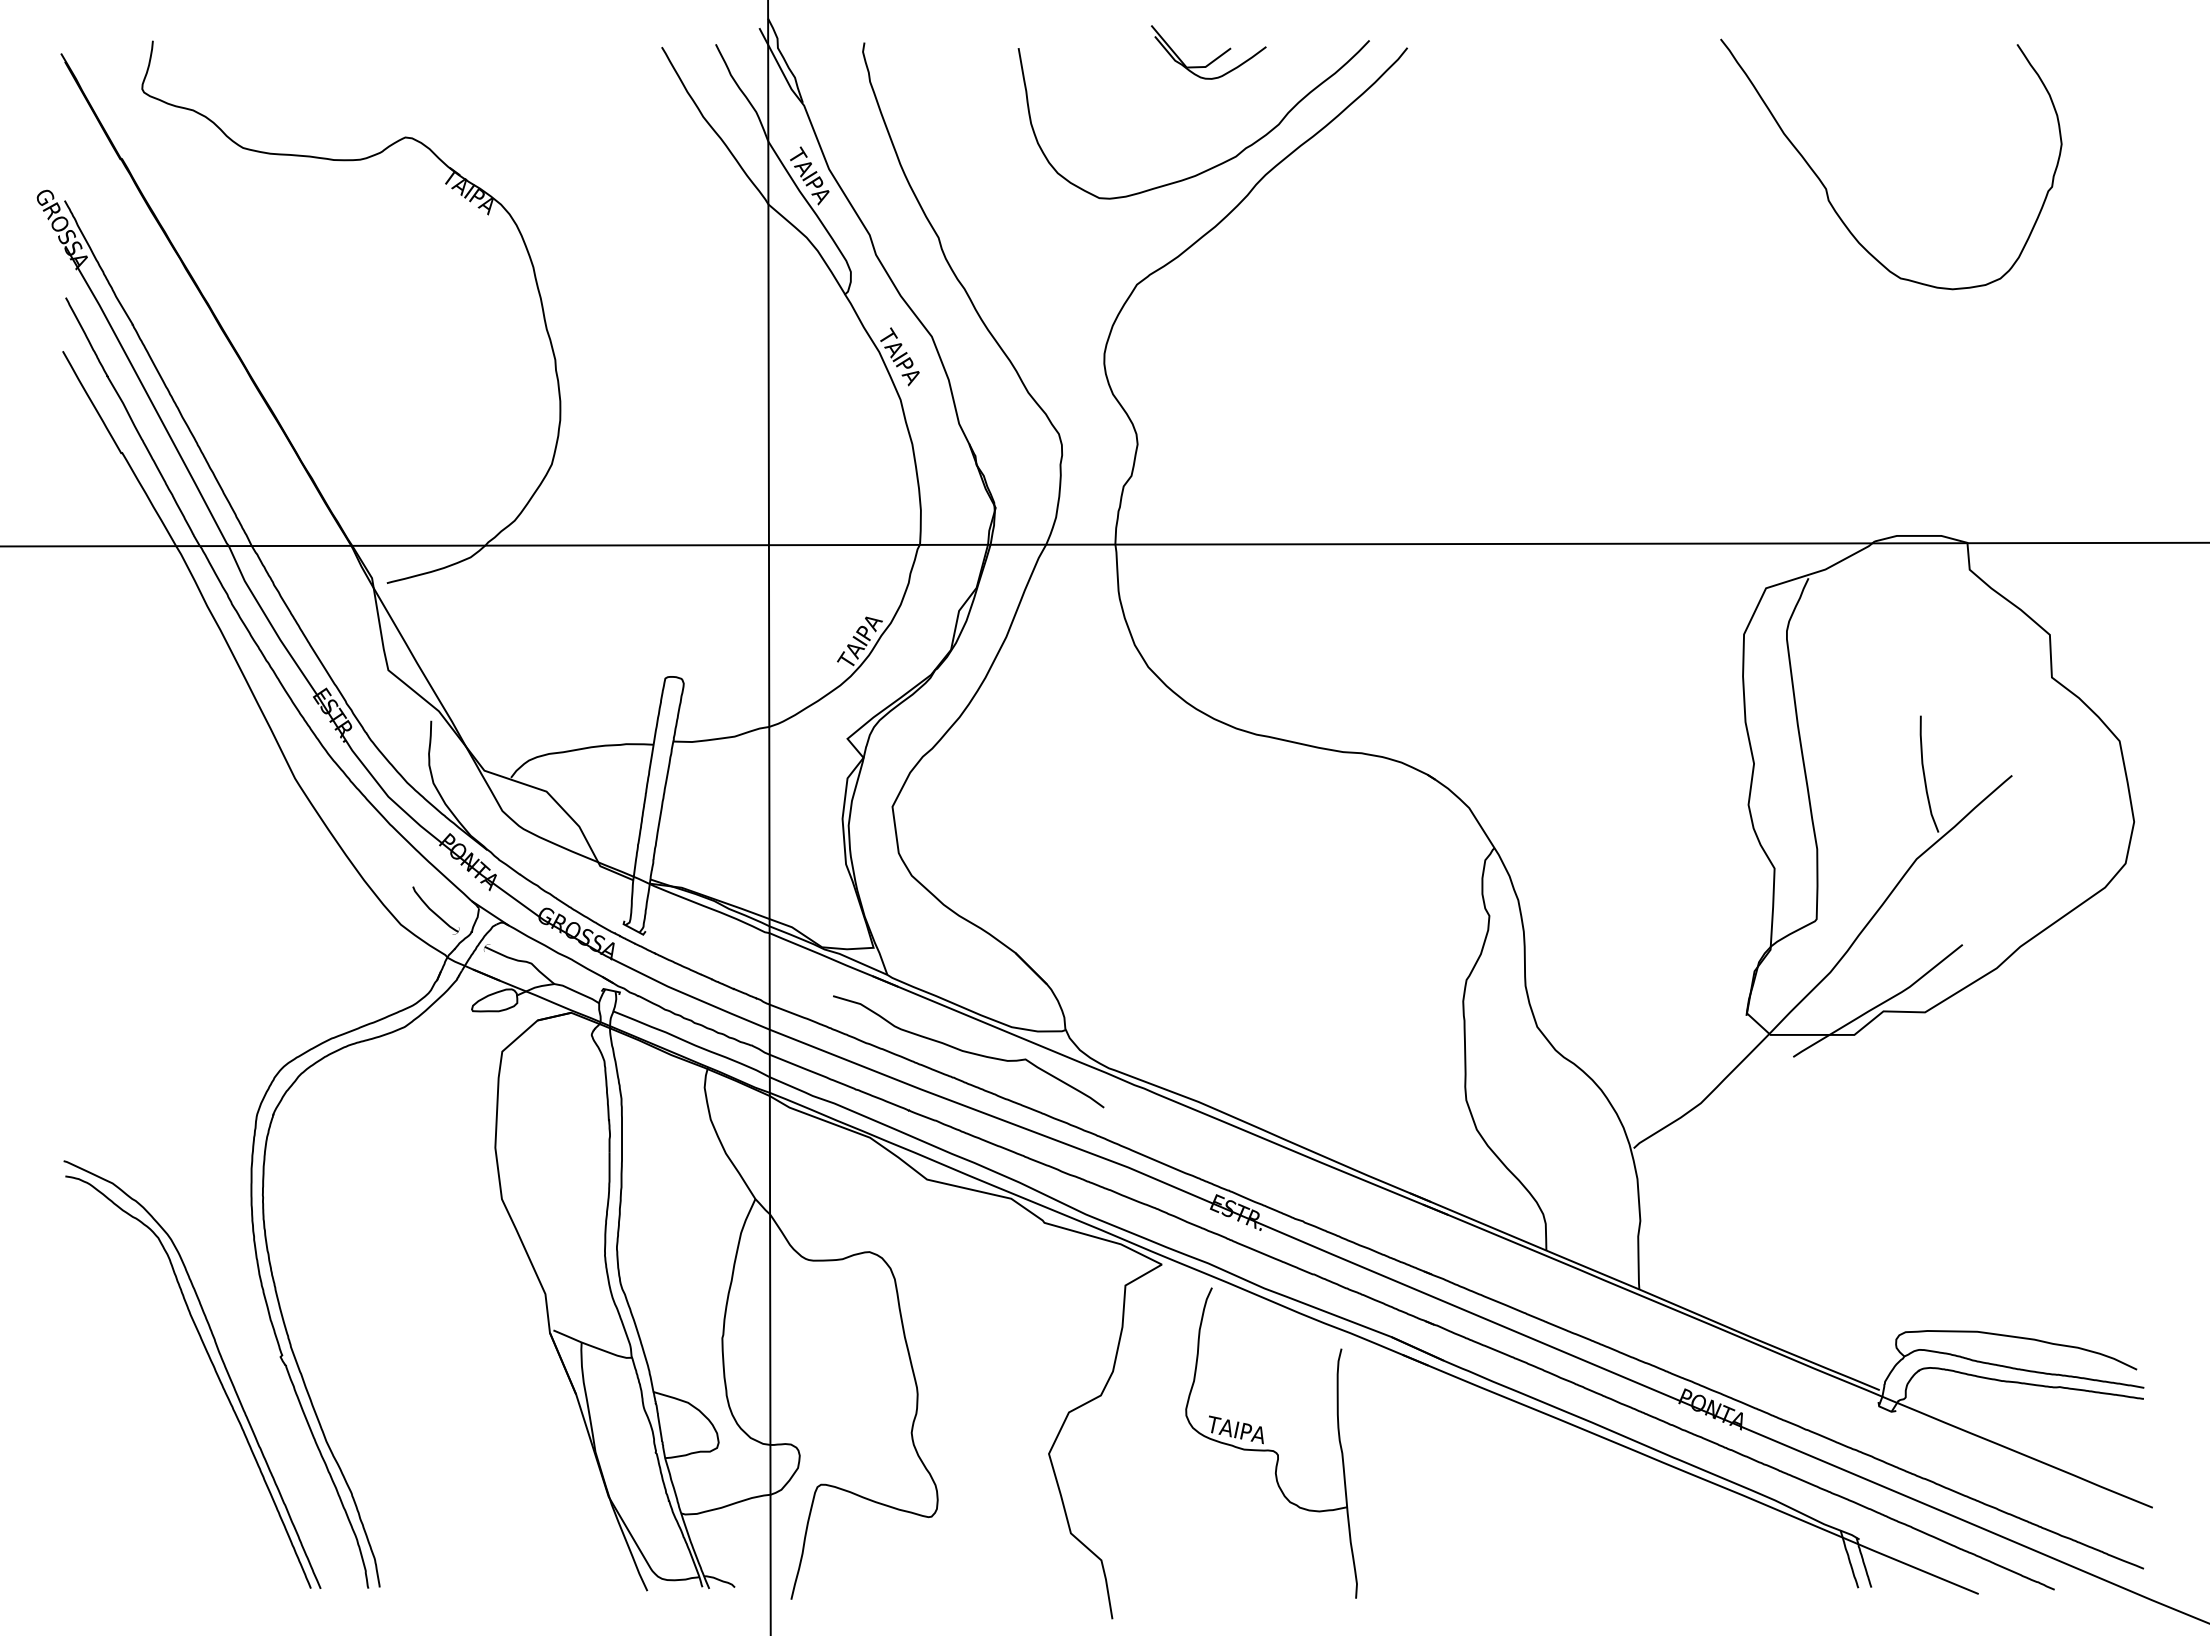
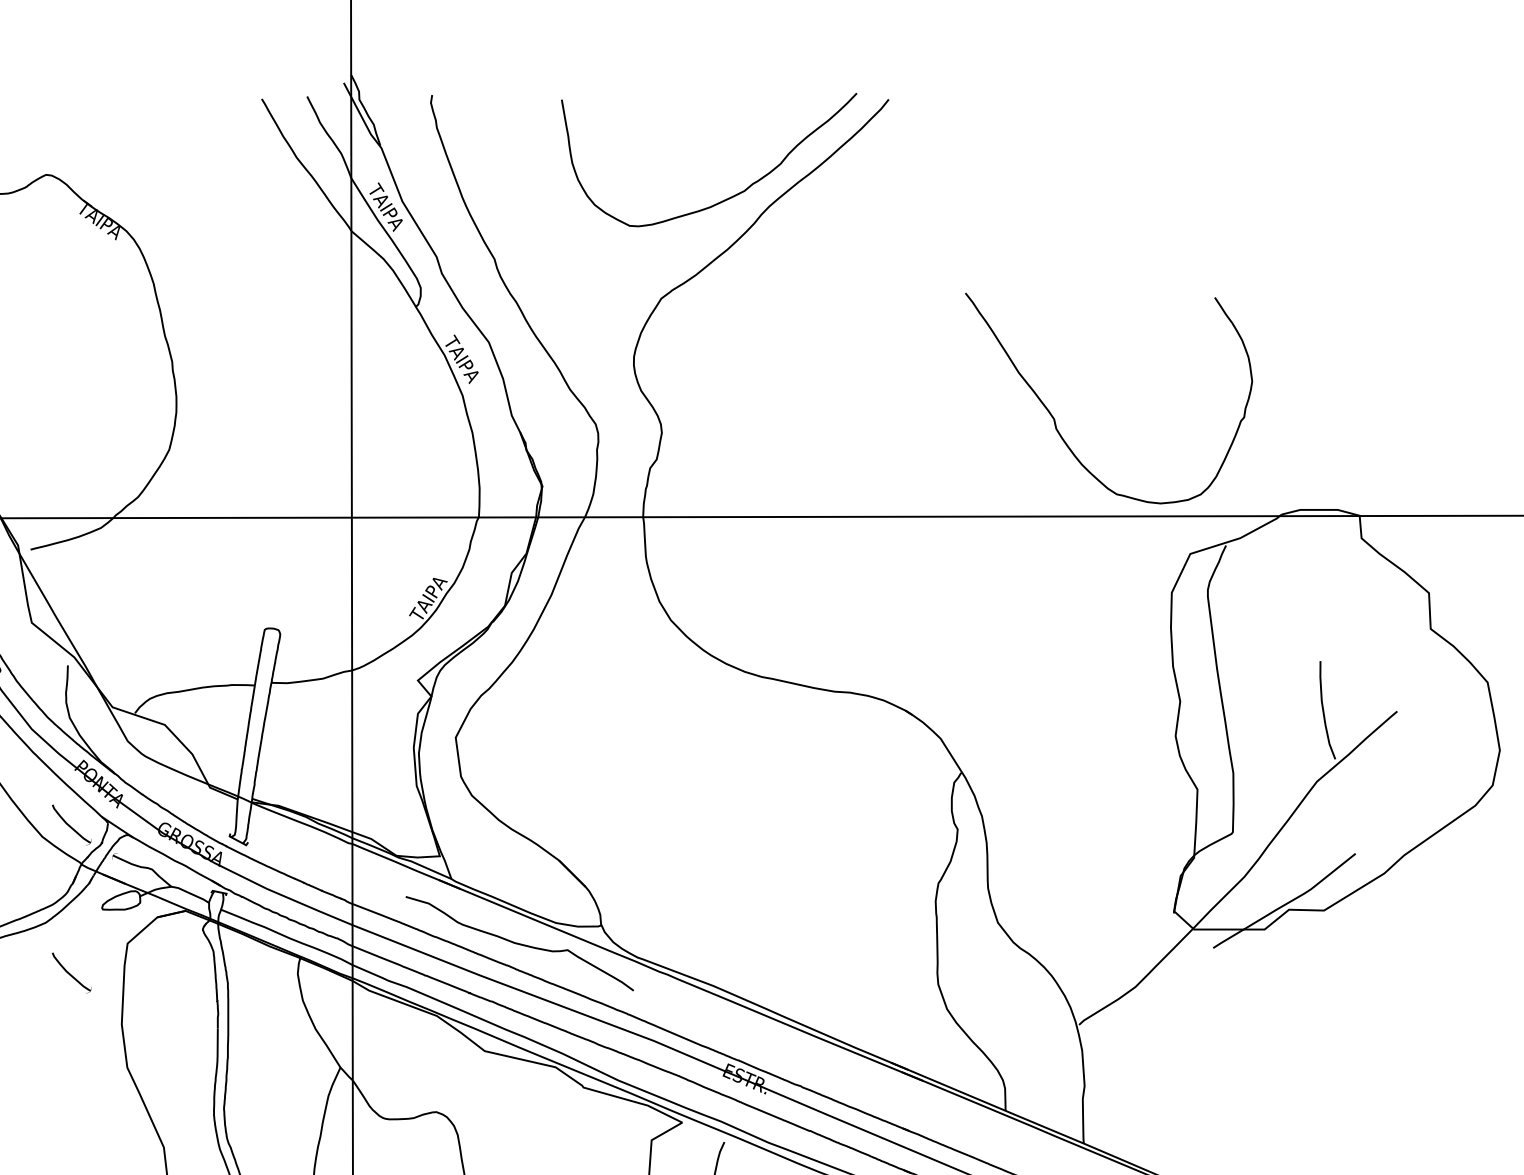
part: (1212, 60) -> (724, 110), removed
curve: (1827, 189) -> (1055, 419), moved
part: (435, 1086) -> (71, 972), added

